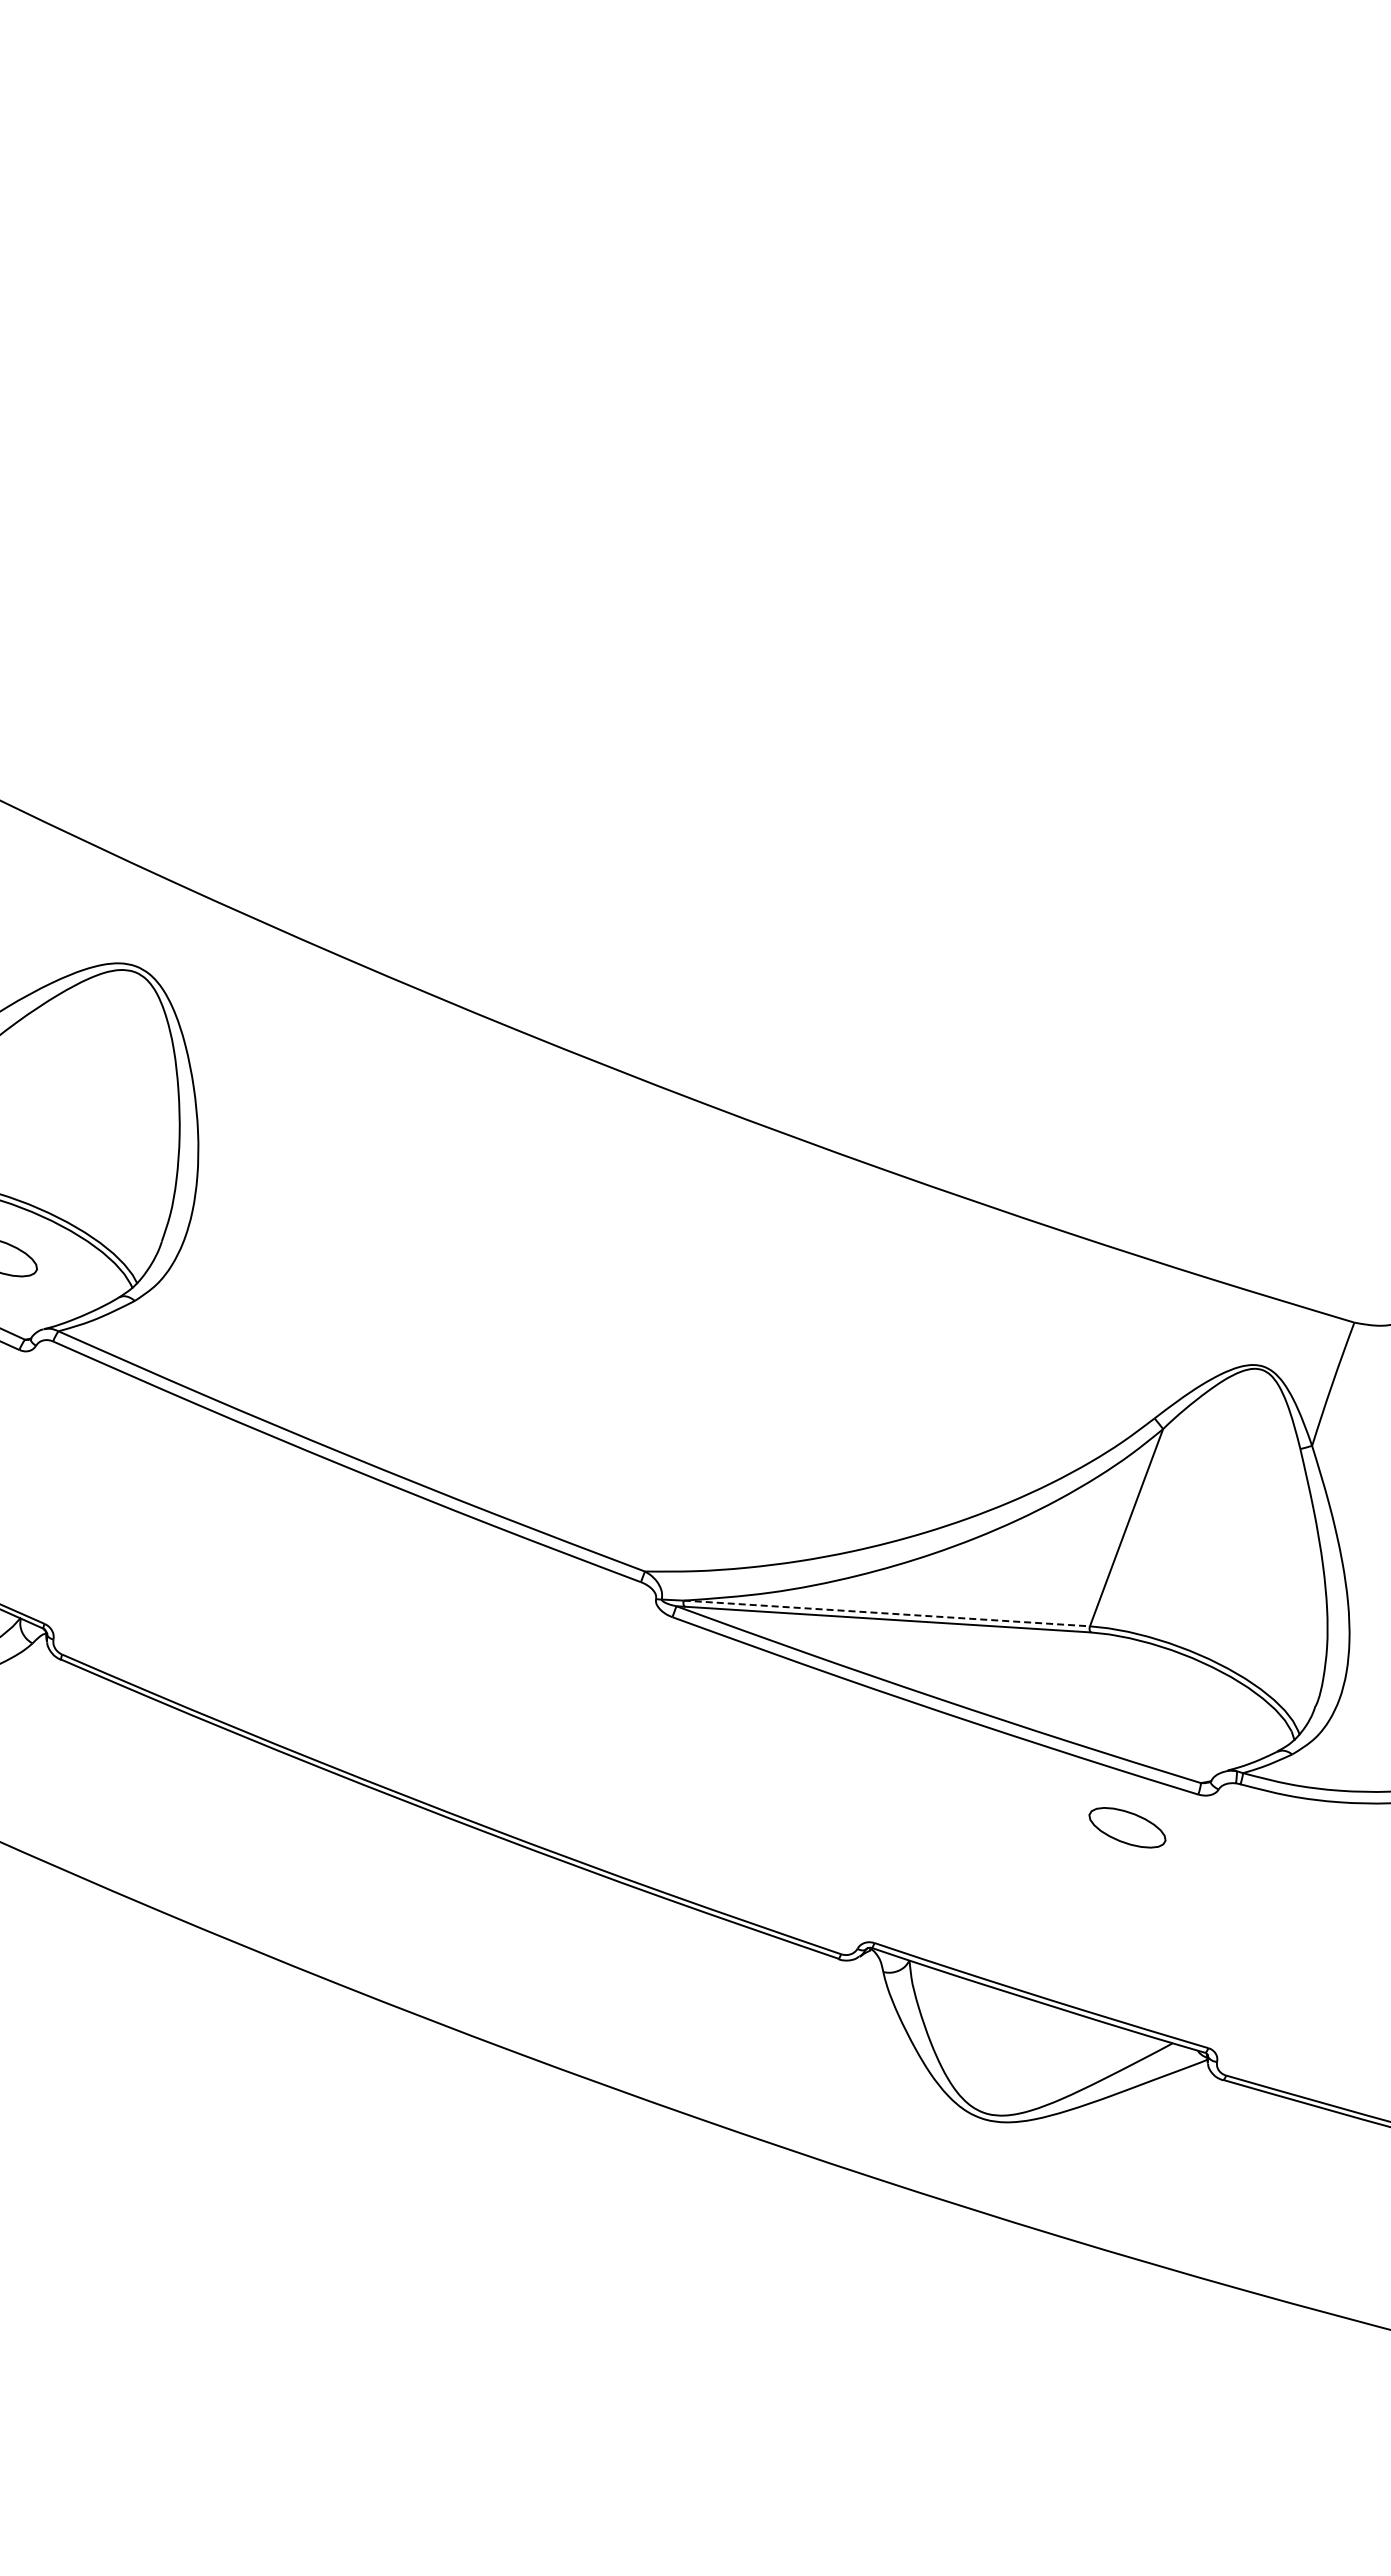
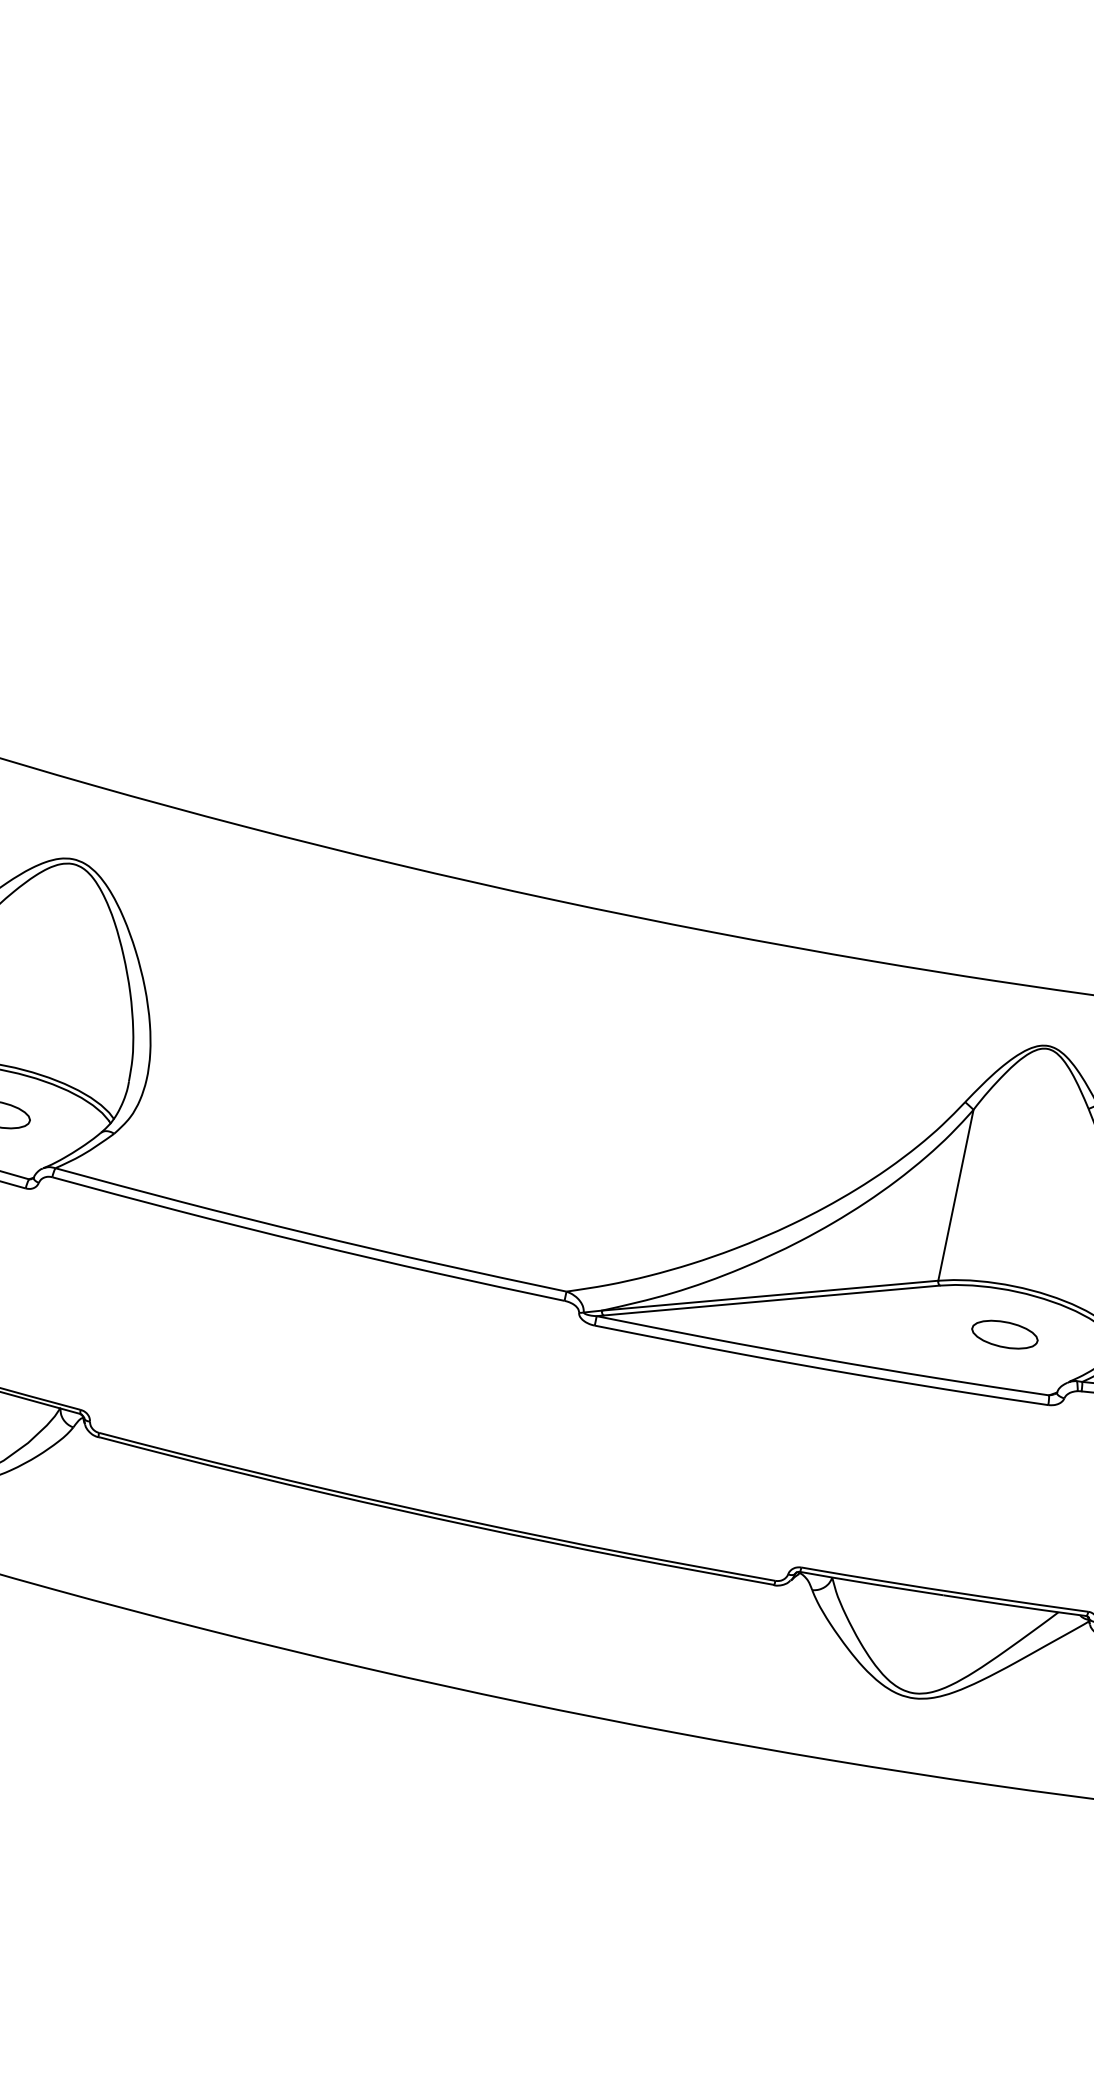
line: (887, 1613) -> (770, 1295), dashed -> solid
part: (1127, 1827) -> (1004, 1334), moved

